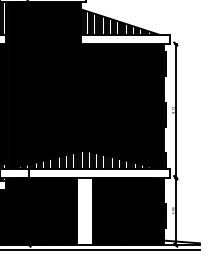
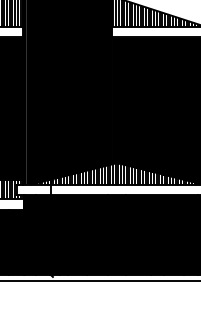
fill: (84, 211) -> (116, 235), added

